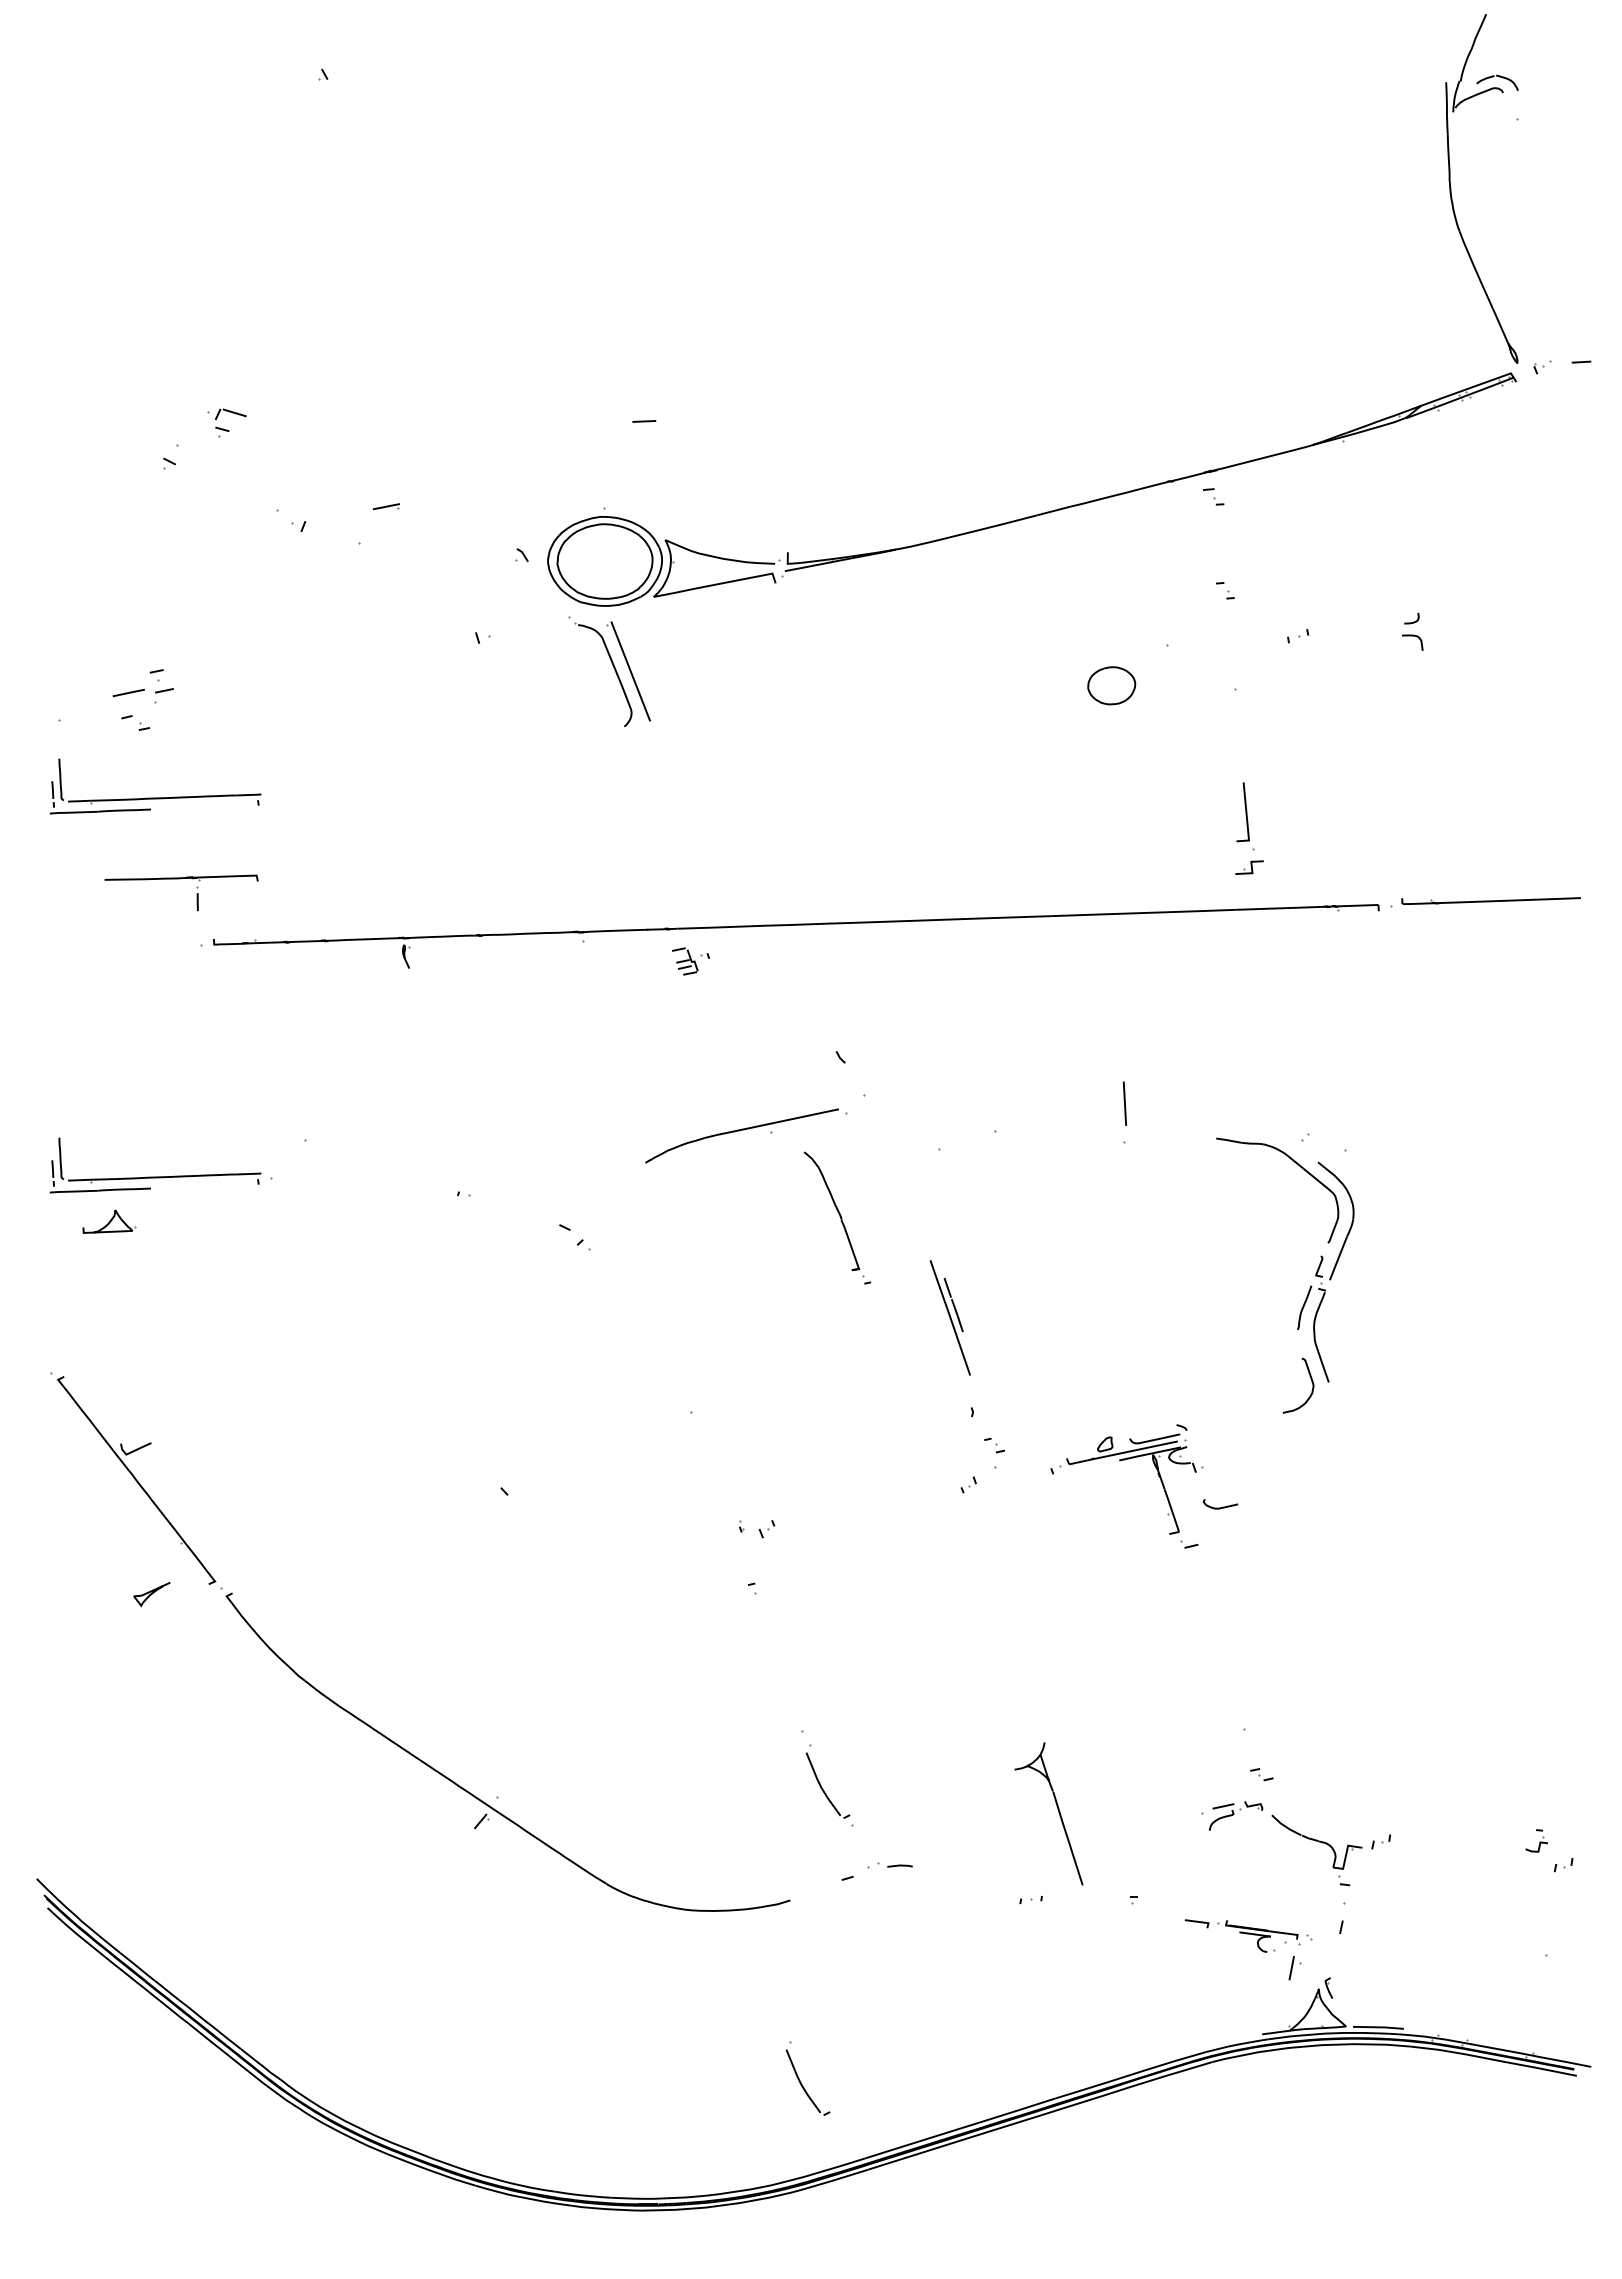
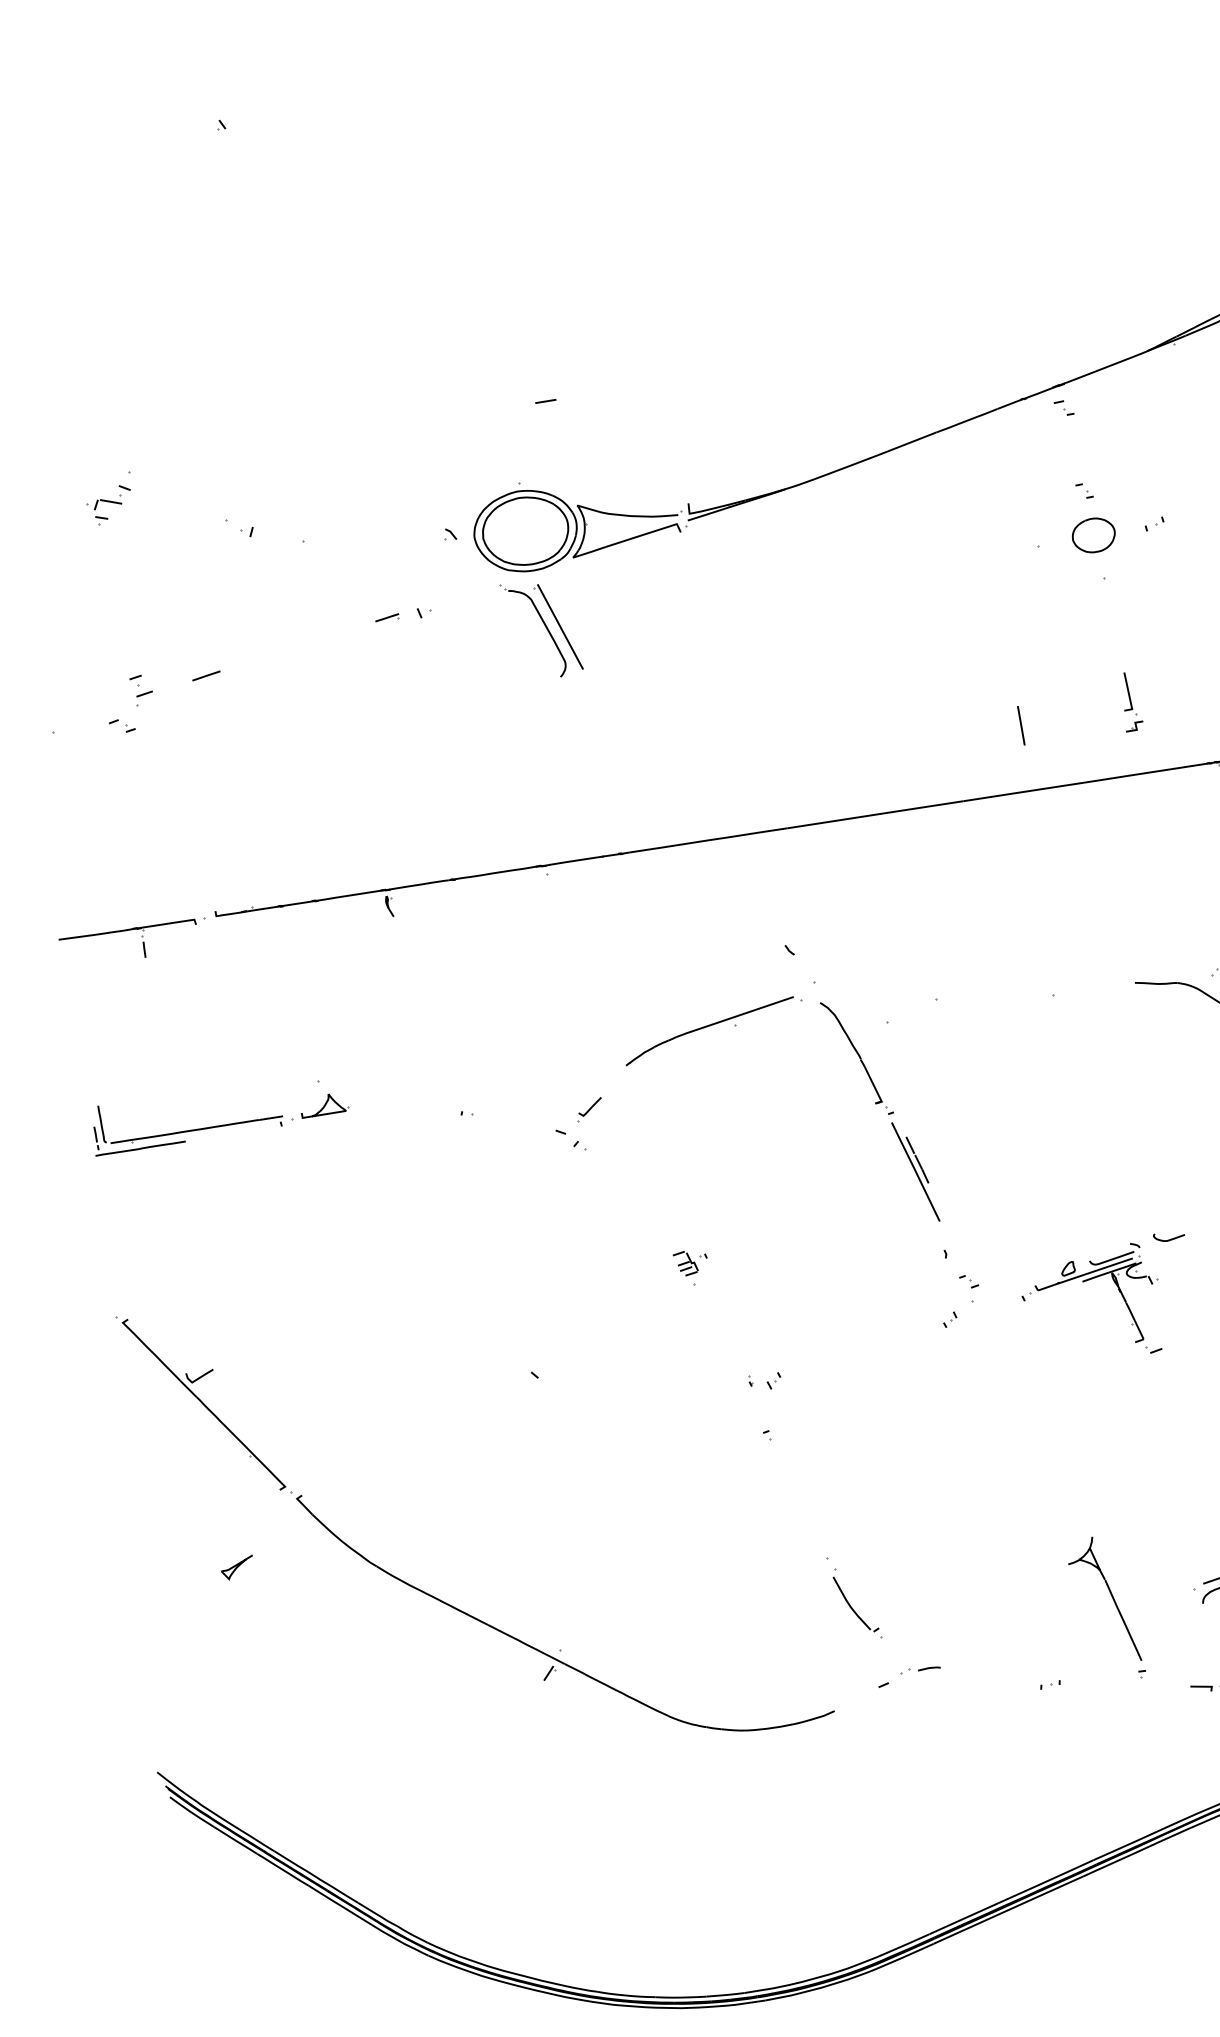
part: (223, 428) -> (102, 517), moved
part: (385, 506) -> (386, 617), moved
part: (1111, 685) -> (1093, 535), moved
line: (128, 692) -> (206, 675), moved
part: (155, 797) -> (148, 790), removed
part: (1249, 828) -> (1131, 701), size x0.71
part: (181, 879) -> (127, 931), moved
part: (690, 961) -> (690, 1263), moved
line: (1124, 1103) -> (1020, 725), moved
part: (599, 1206) -> (589, 1109), added
part: (837, 1217) -> (856, 1057), moved
part: (109, 1221) -> (324, 1104), moved
curve: (1222, 1506) -> (1171, 1238), moved
curve: (151, 1594) -> (237, 1567), moved
part: (1057, 1809) -> (1110, 1595), moved
part: (801, 2082) -> (864, 1873), removed

